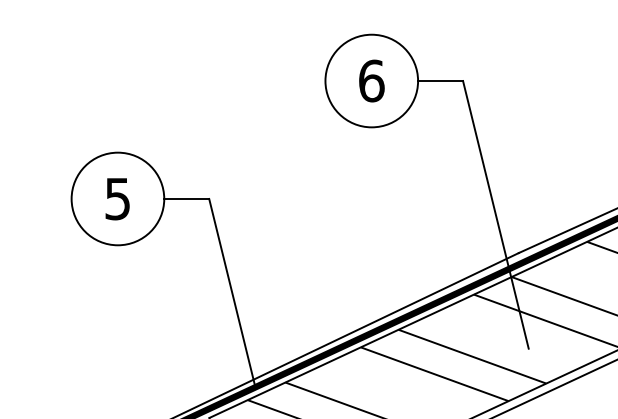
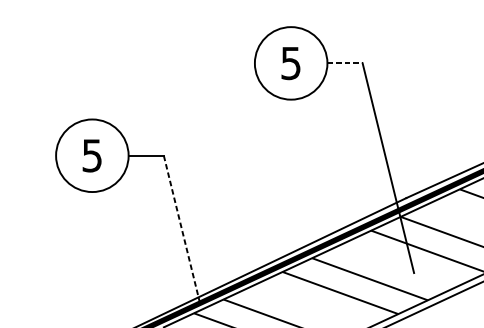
text: (371, 80) -> (290, 62), 6 -> 5
line: (441, 81) -> (345, 63), solid -> dashed
line: (232, 293) -> (182, 229), solid -> dashed

